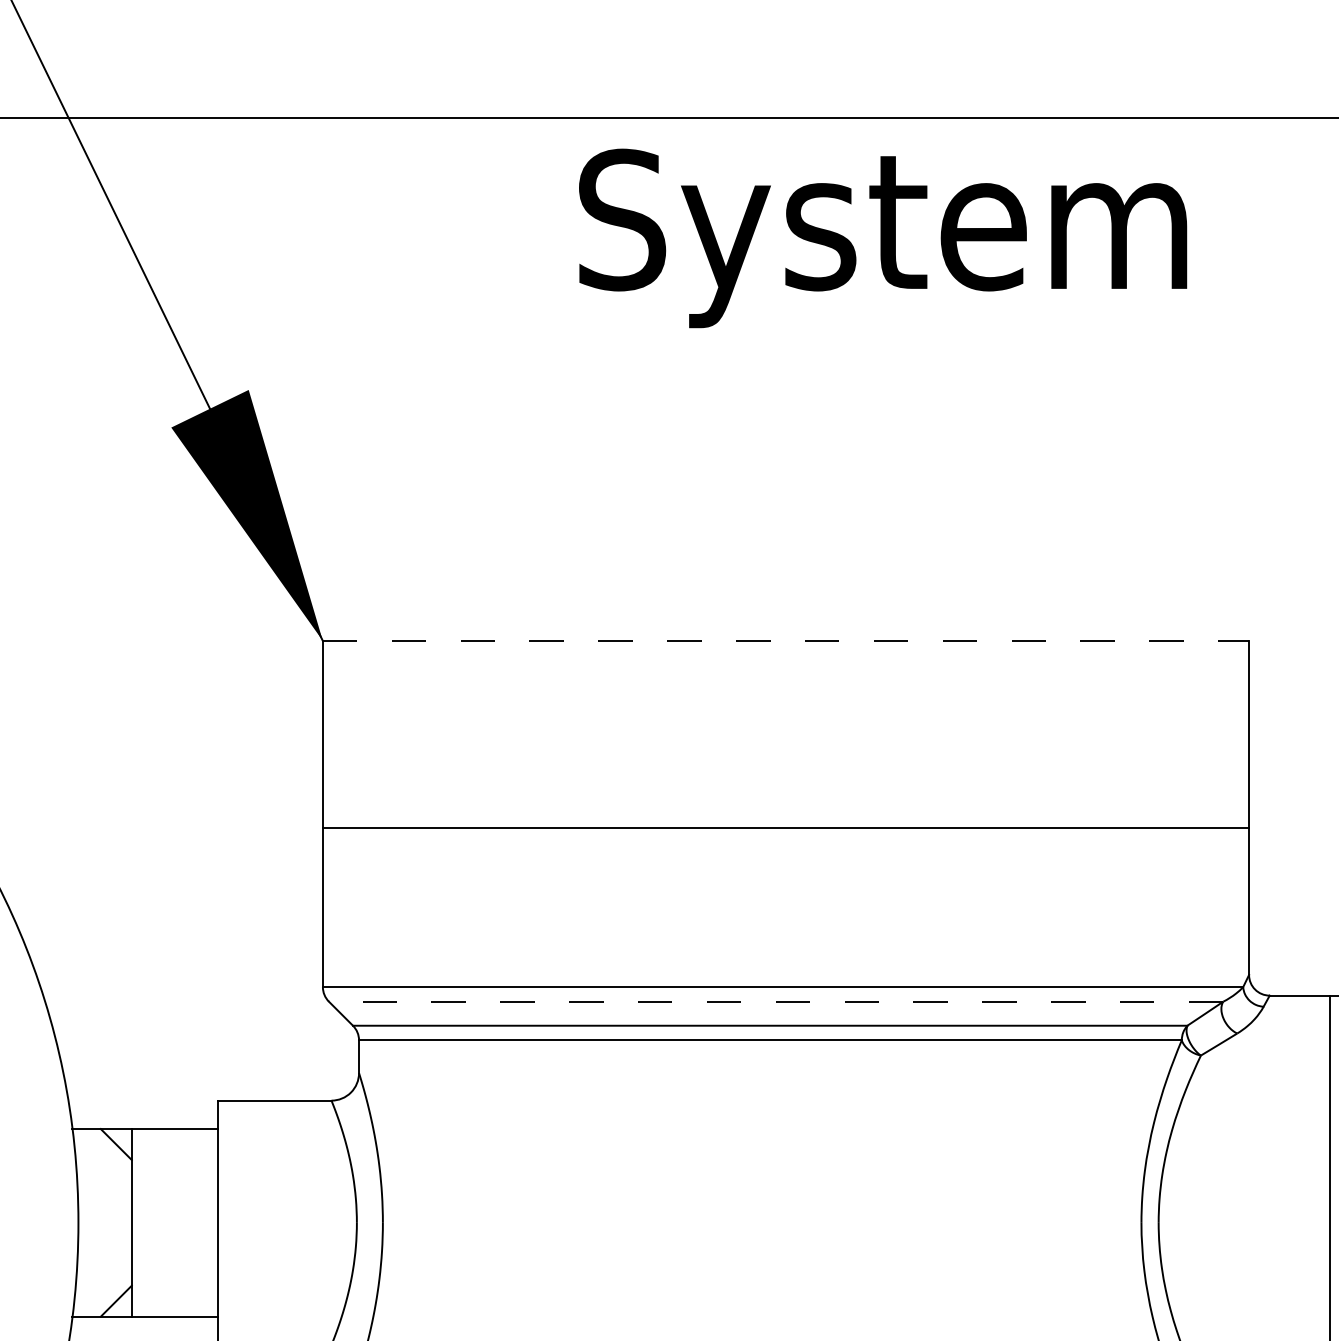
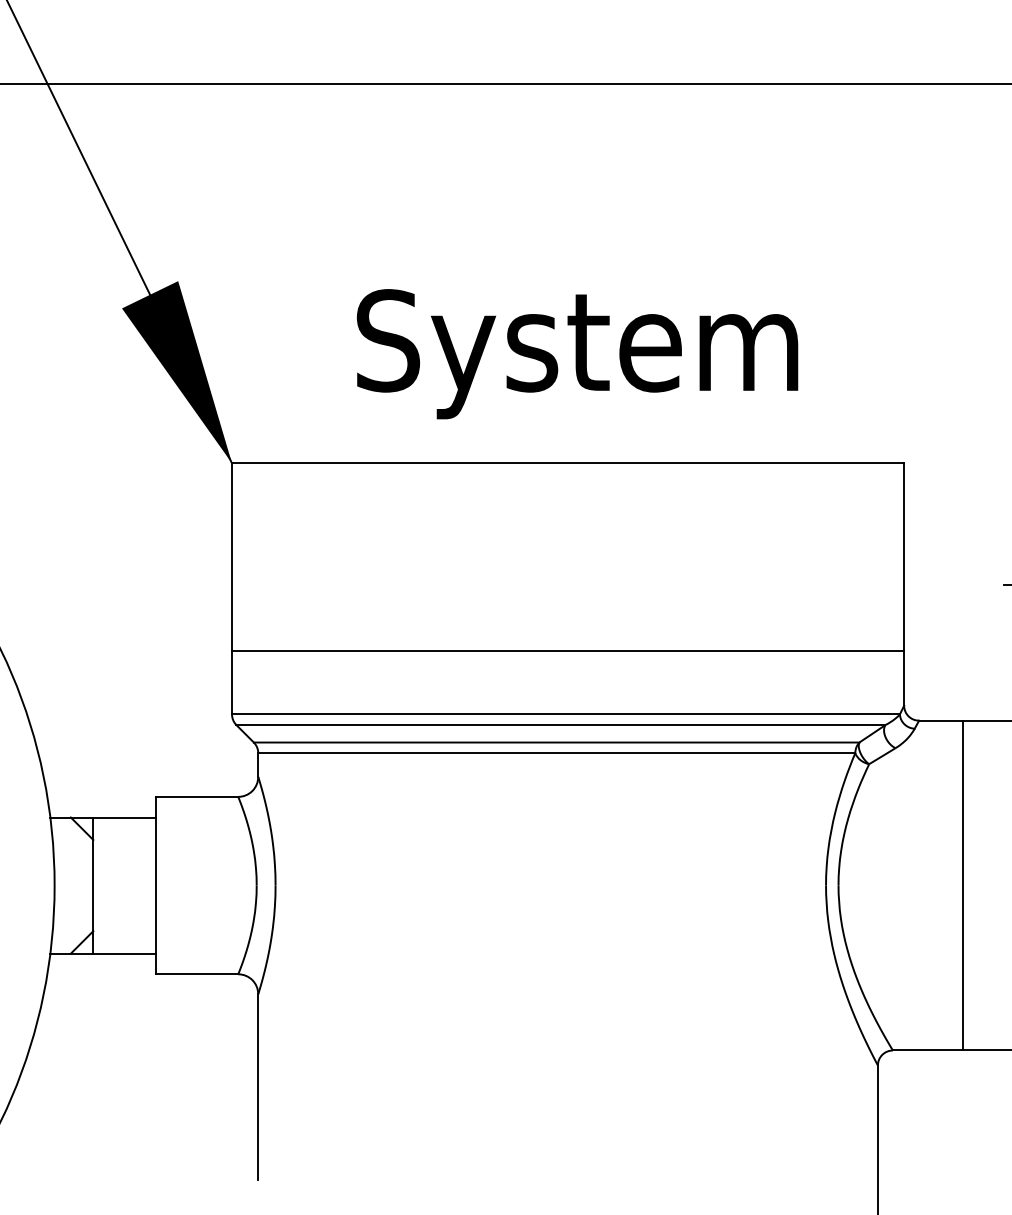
text: (883, 238) -> (577, 354), moved
line: (786, 641) -> (568, 463), dashed -> solid
line: (786, 827) -> (568, 650), moved
line: (775, 1002) -> (560, 725), dashed -> solid

